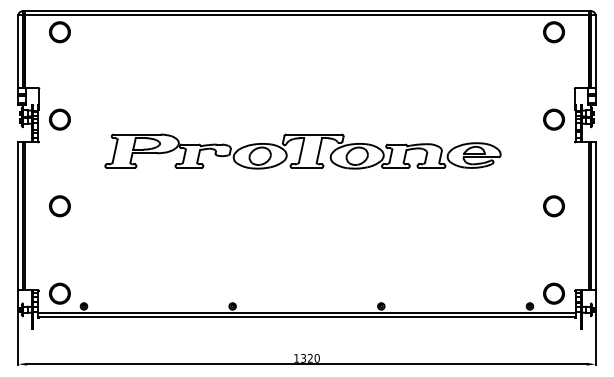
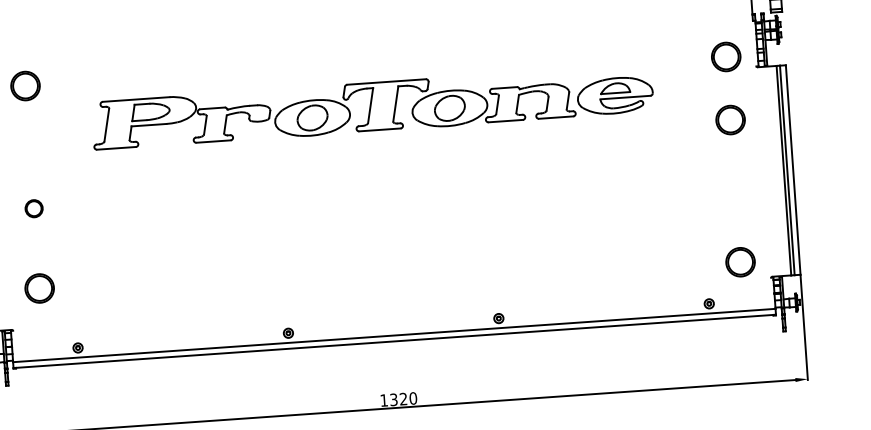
circle: (553, 119) -> (725, 56), moved
circle: (59, 206) -> (33, 208), size x0.6
circle: (553, 206) -> (729, 120), moved
circle: (59, 293) -> (39, 288), moved
circle: (553, 293) -> (739, 261), moved

